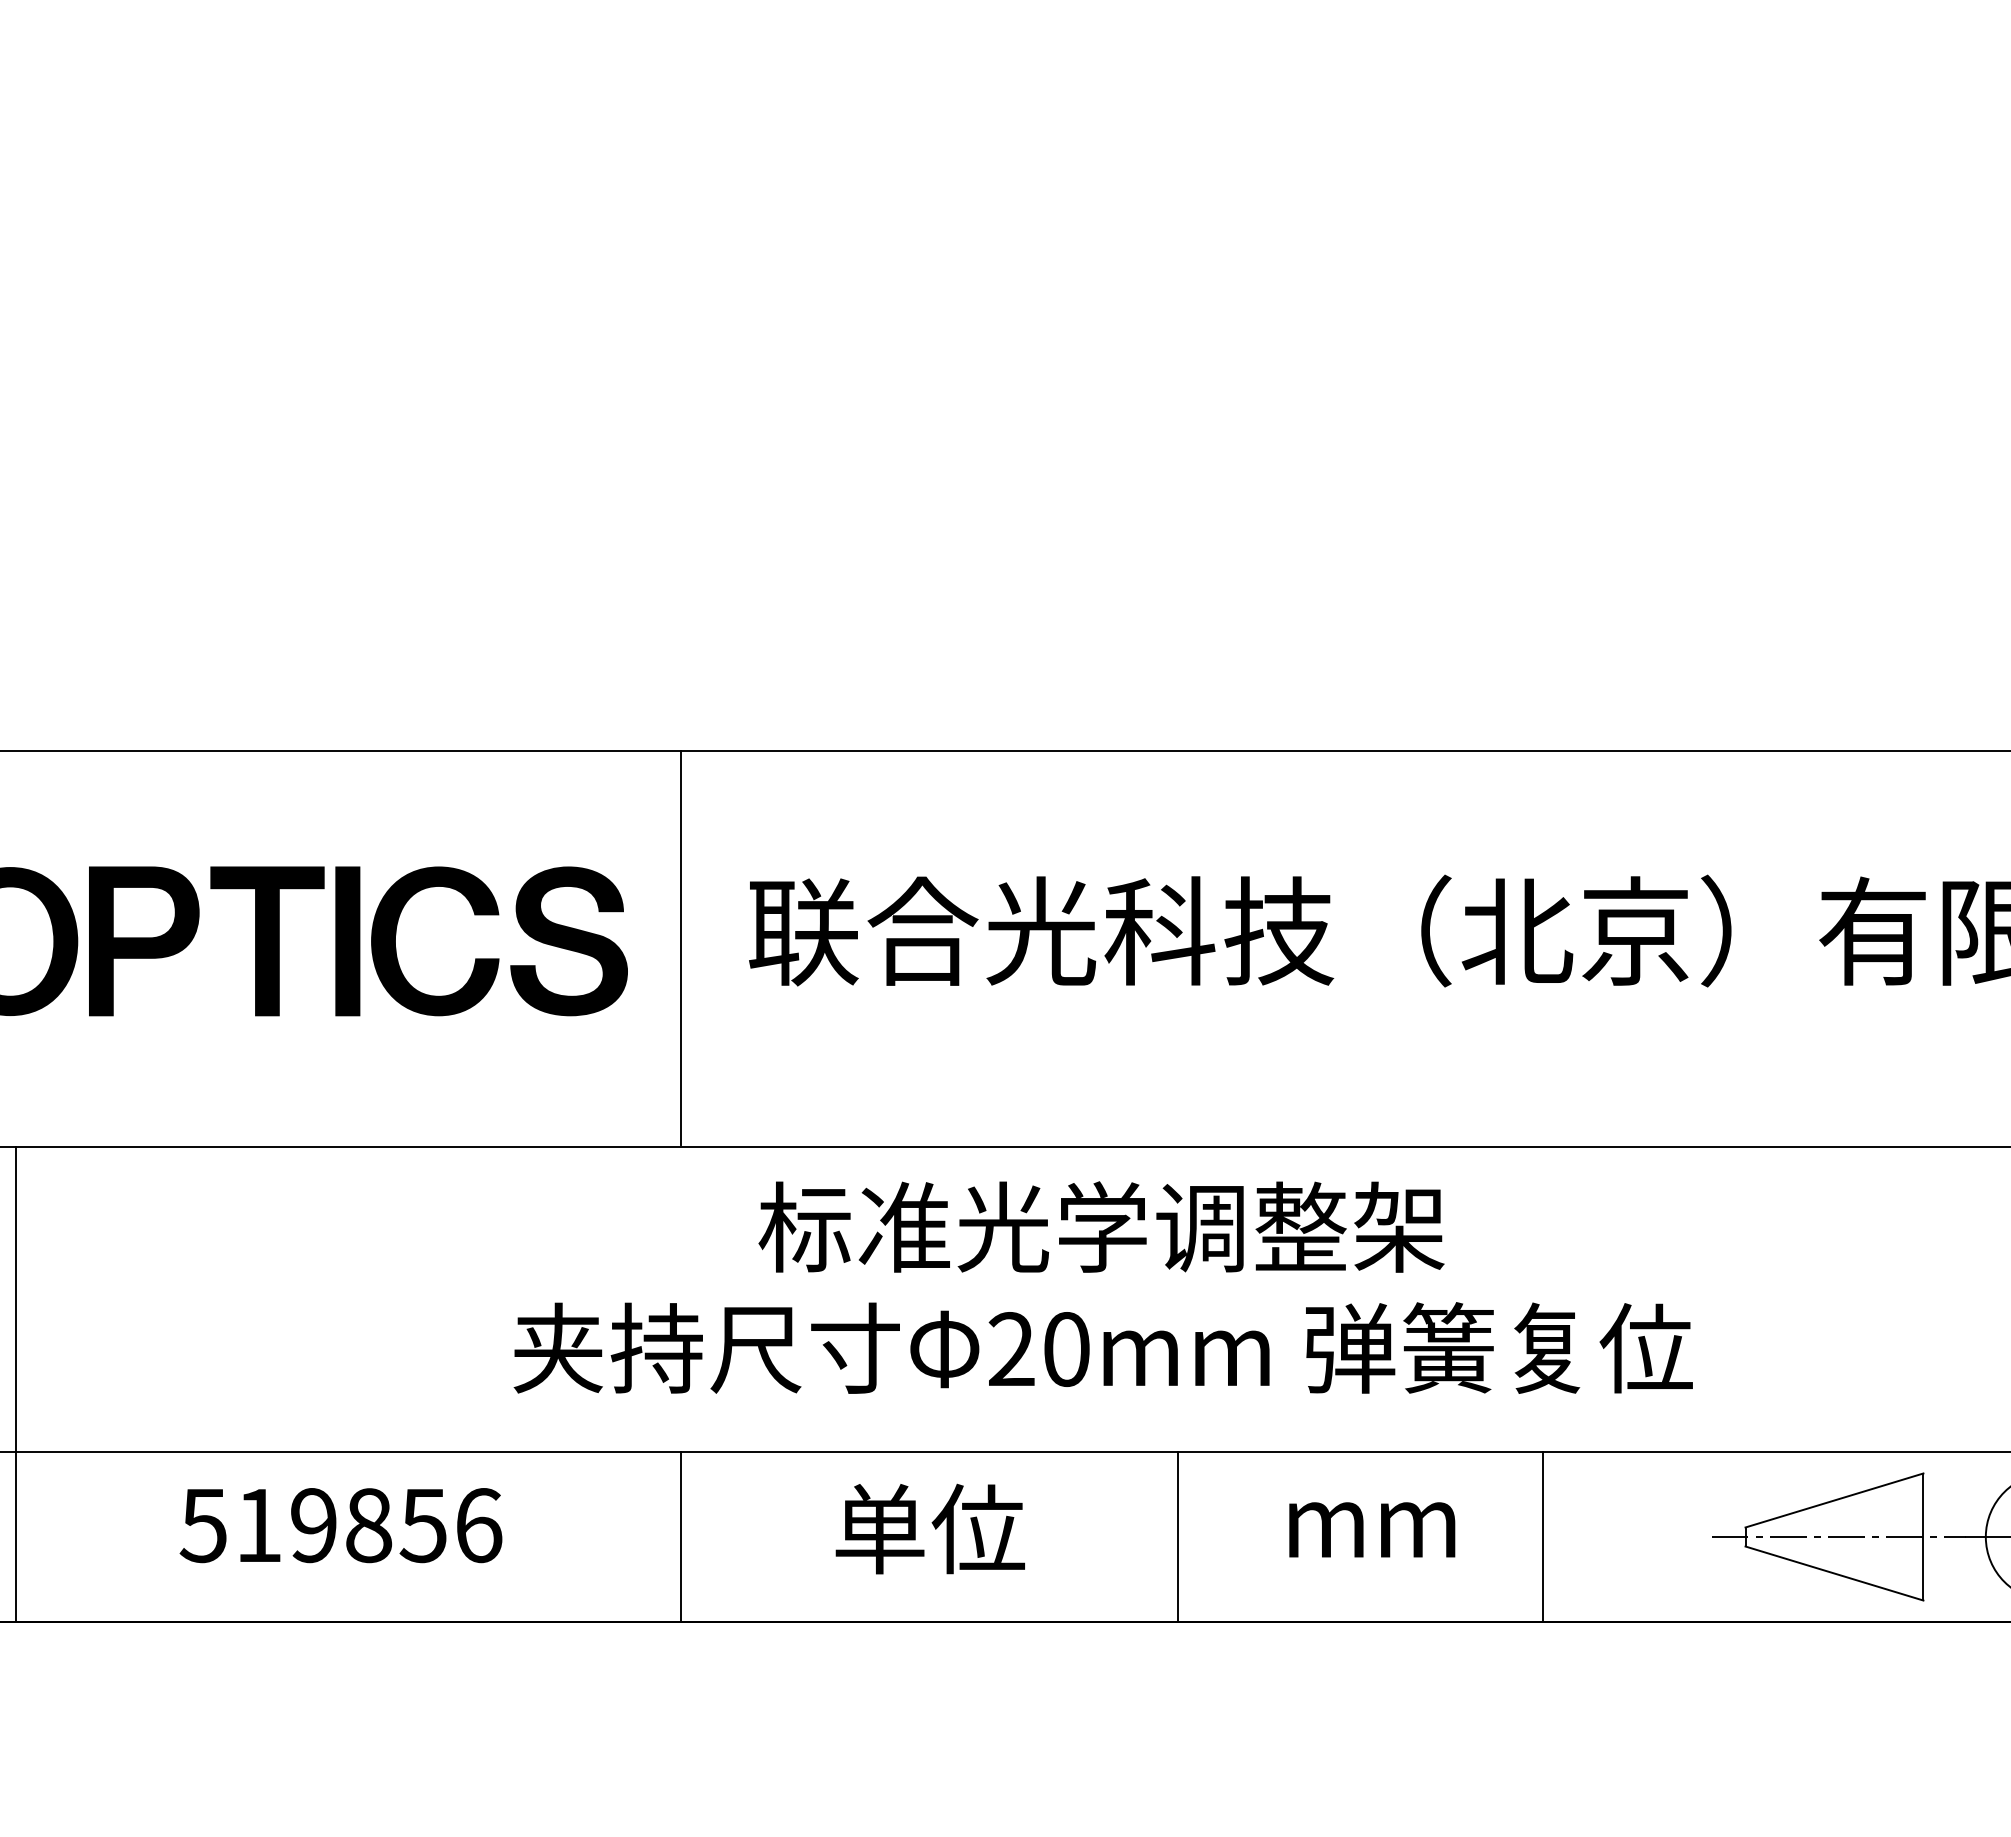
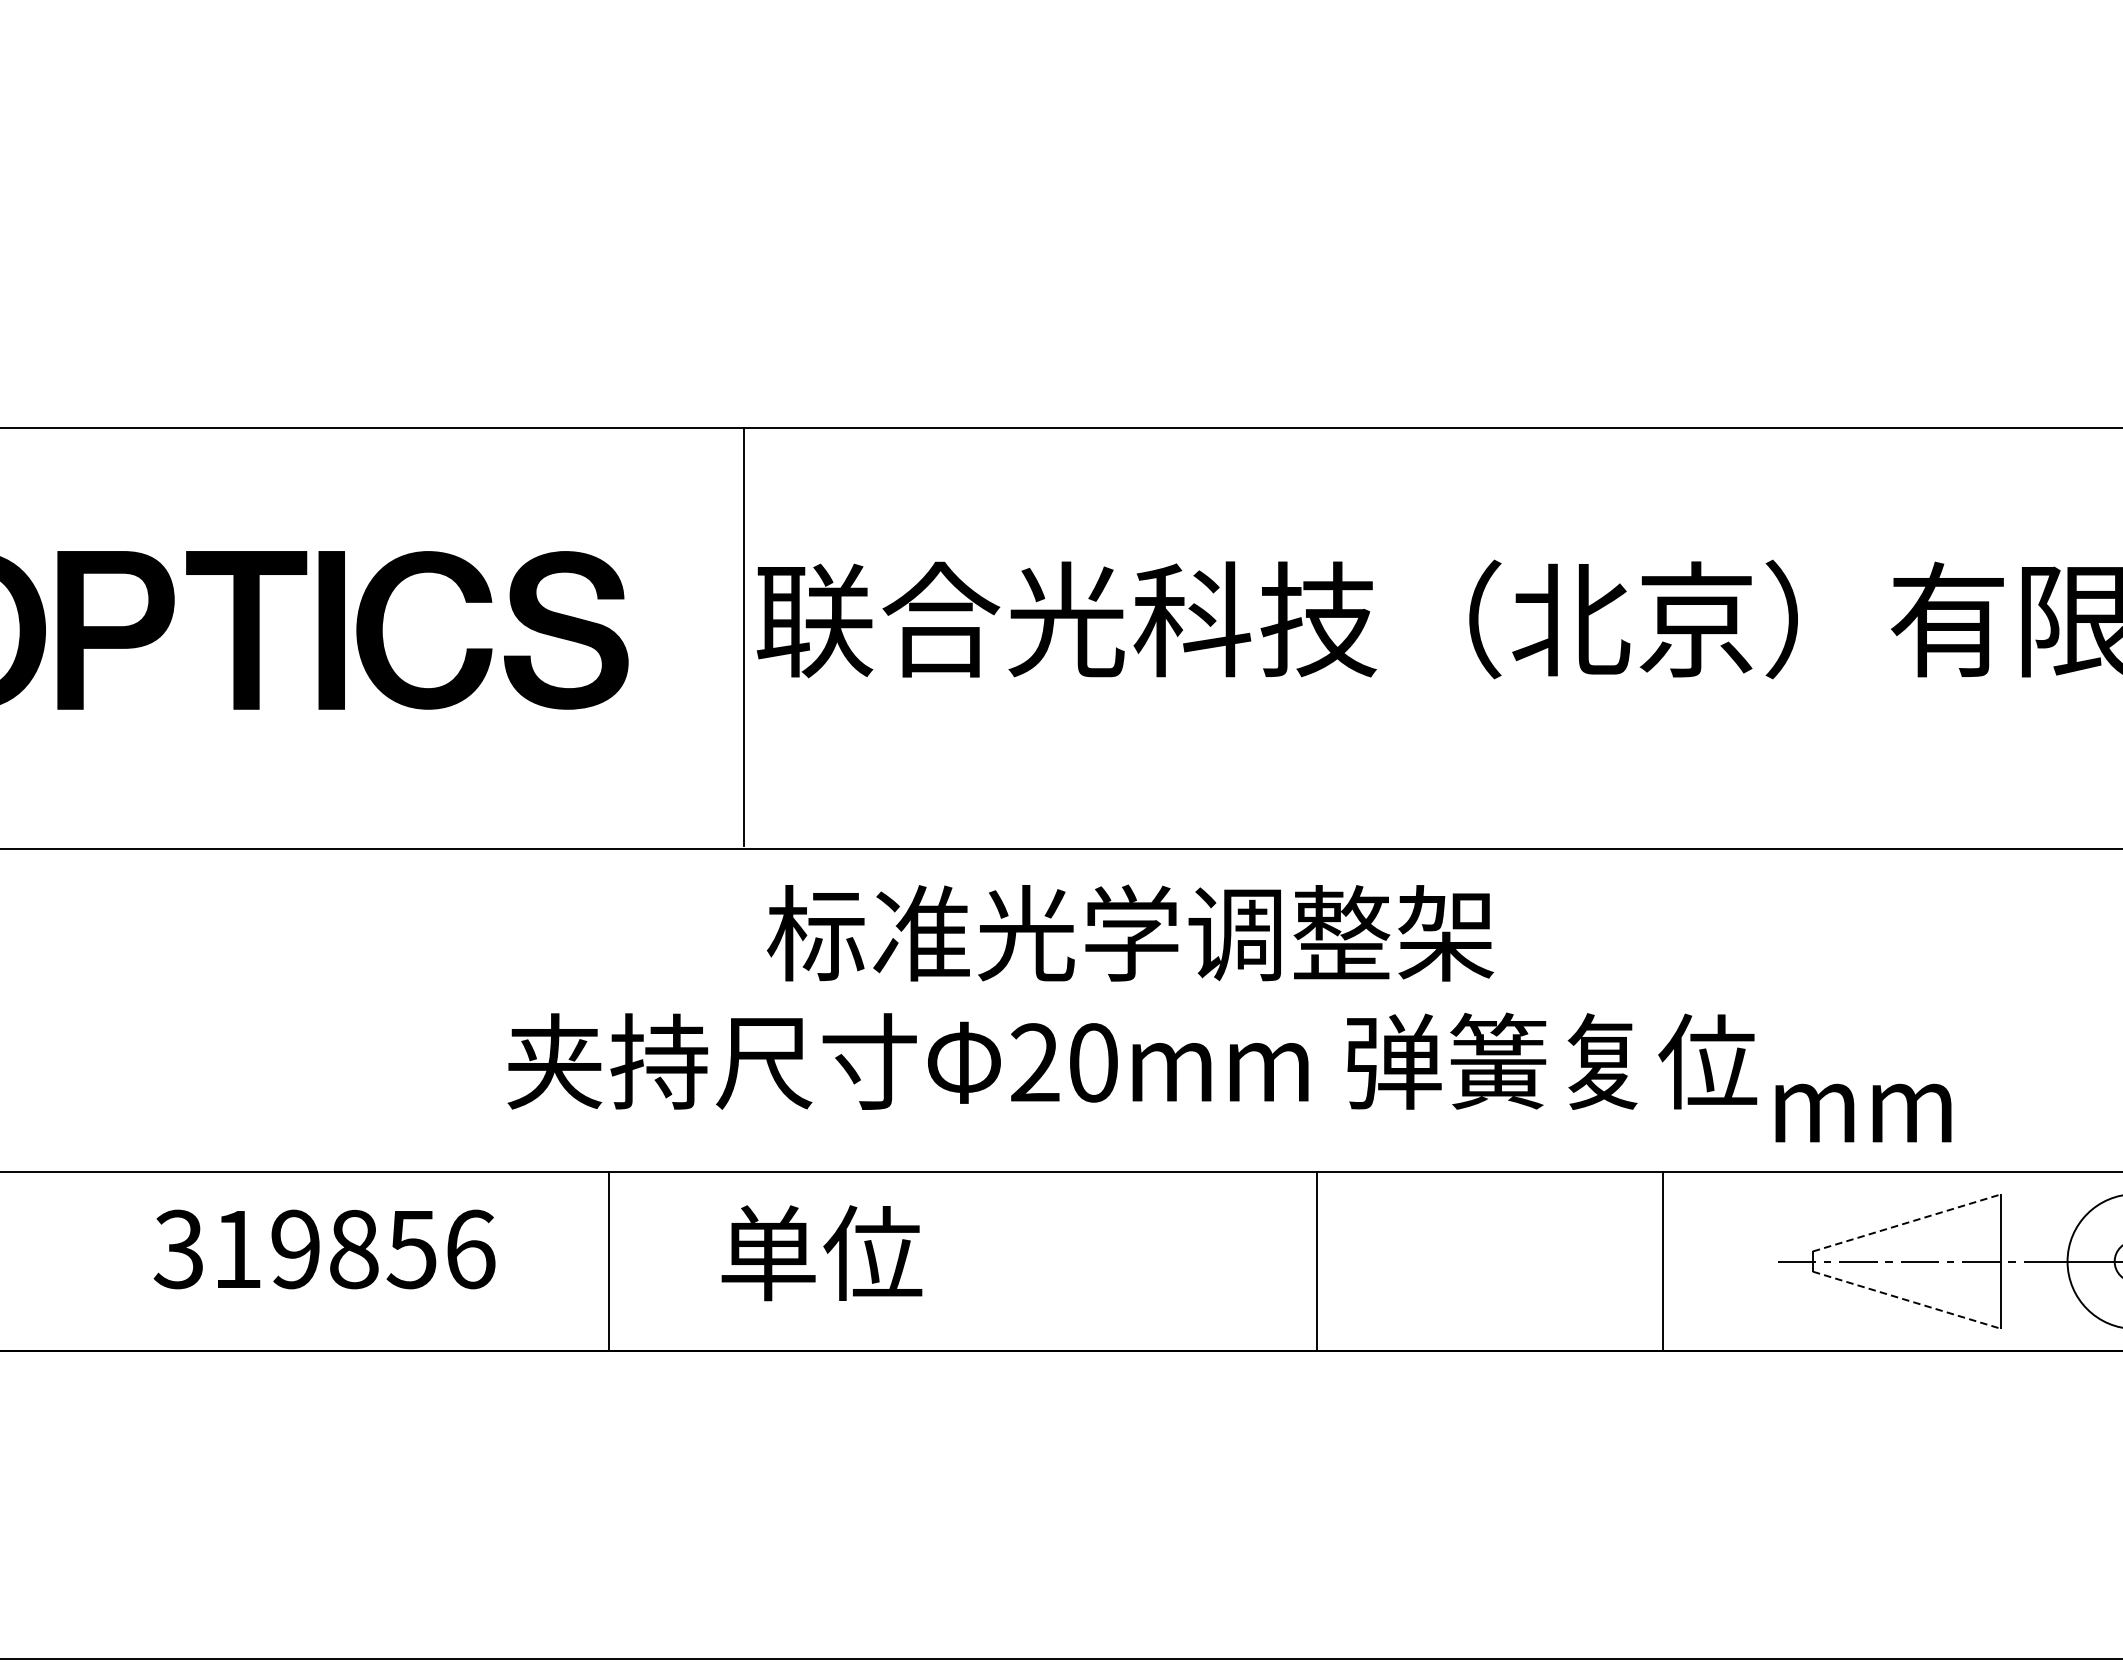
line: (680, 947) -> (743, 636), moved
line: (1834, 1500) -> (1907, 1222), solid -> dashed
text: (202, 1525) -> (177, 1249), 519856 -> 319856
text: (929, 1528) -> (820, 1252), moved
text: (1372, 1529) -> (1863, 1112), moved
line: (680, 1536) -> (609, 1261), moved
line: (1177, 1536) -> (1316, 1261), moved
line: (1542, 1536) -> (1663, 1261), moved
line: (1834, 1573) -> (1907, 1300), solid -> dashed

